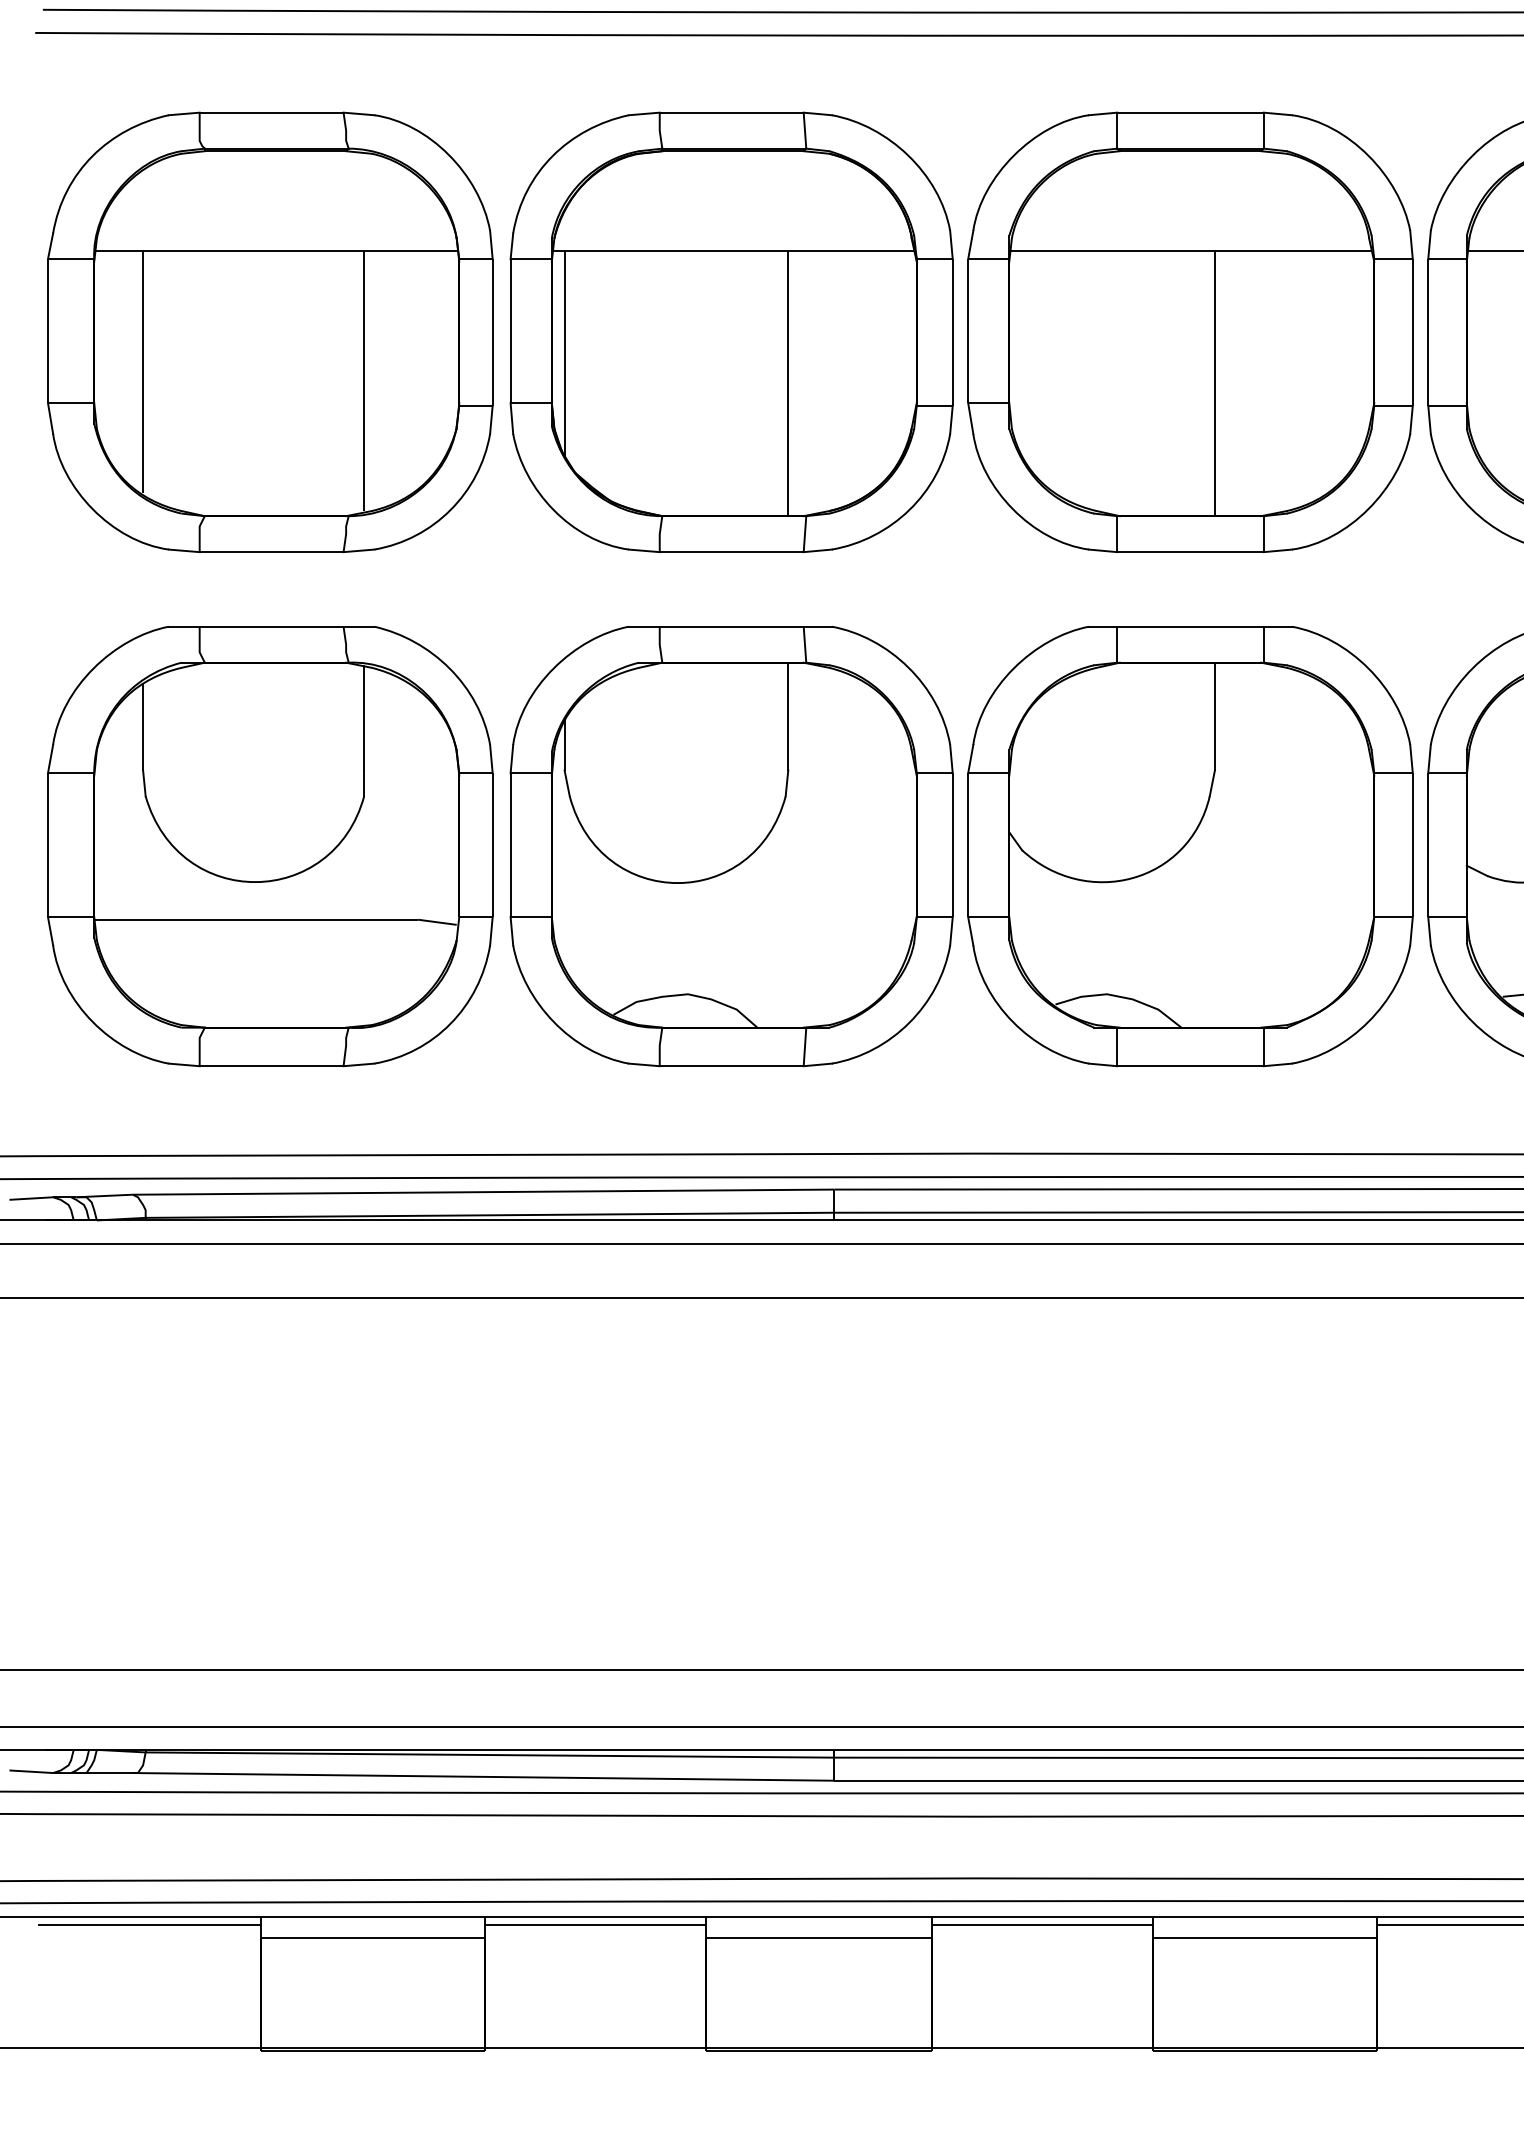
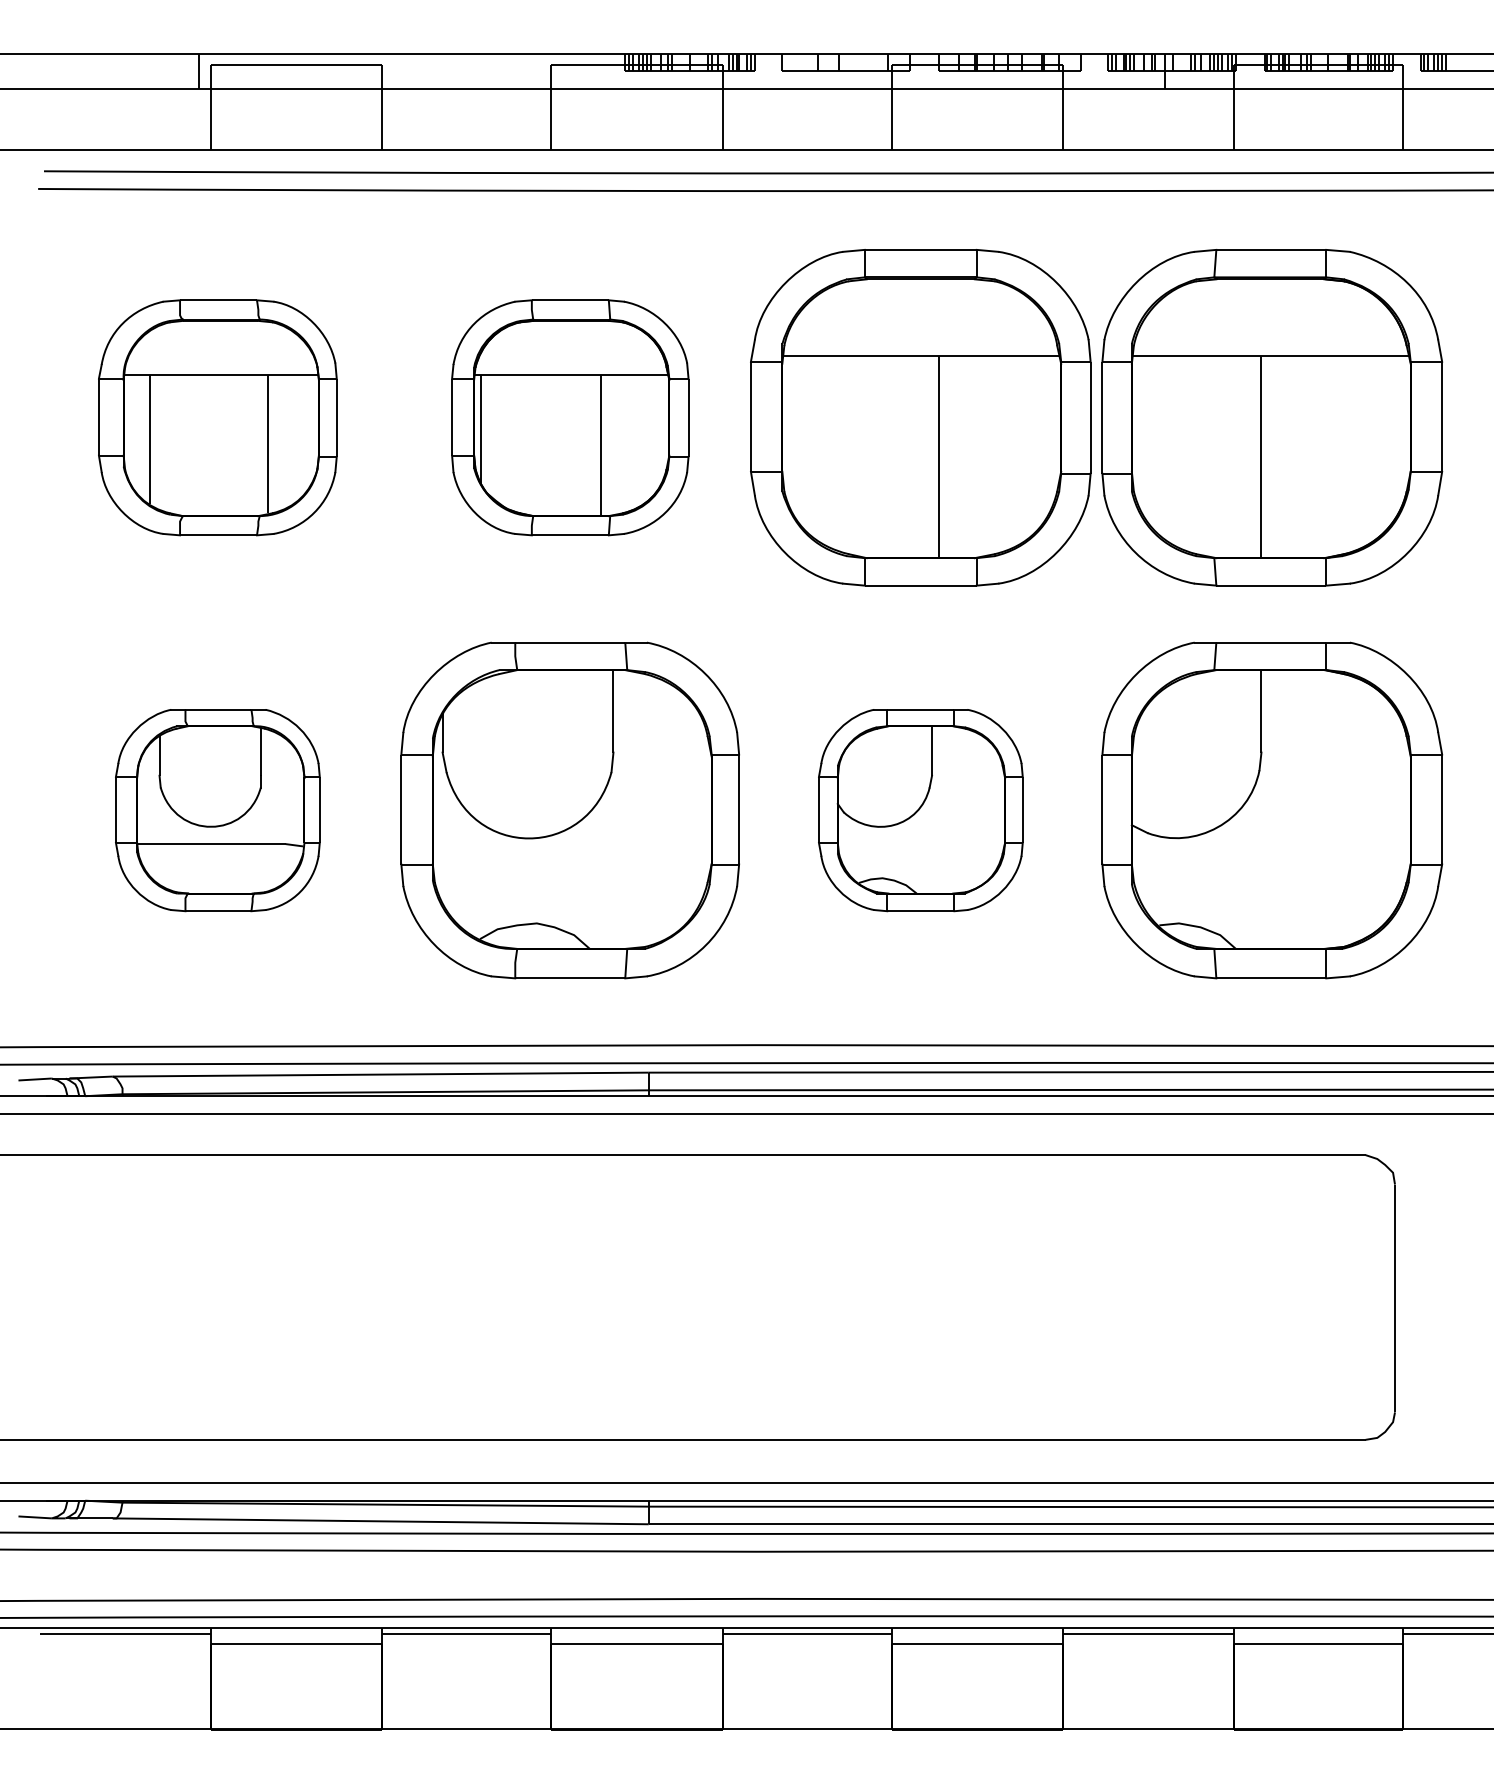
part: (269, 332) -> (217, 417), size x0.7
part: (732, 332) -> (570, 417), size x0.7
part: (269, 846) -> (217, 810), size x0.6
part: (1190, 846) -> (920, 810), size x0.6

